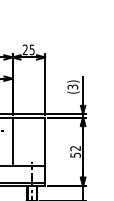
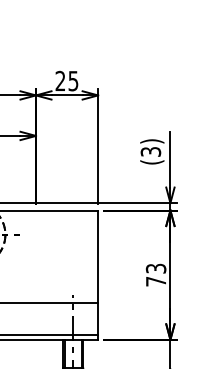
line: (12, 141) -> (35, 255), removed
text: (75, 151) -> (155, 274), 52 -> 73

